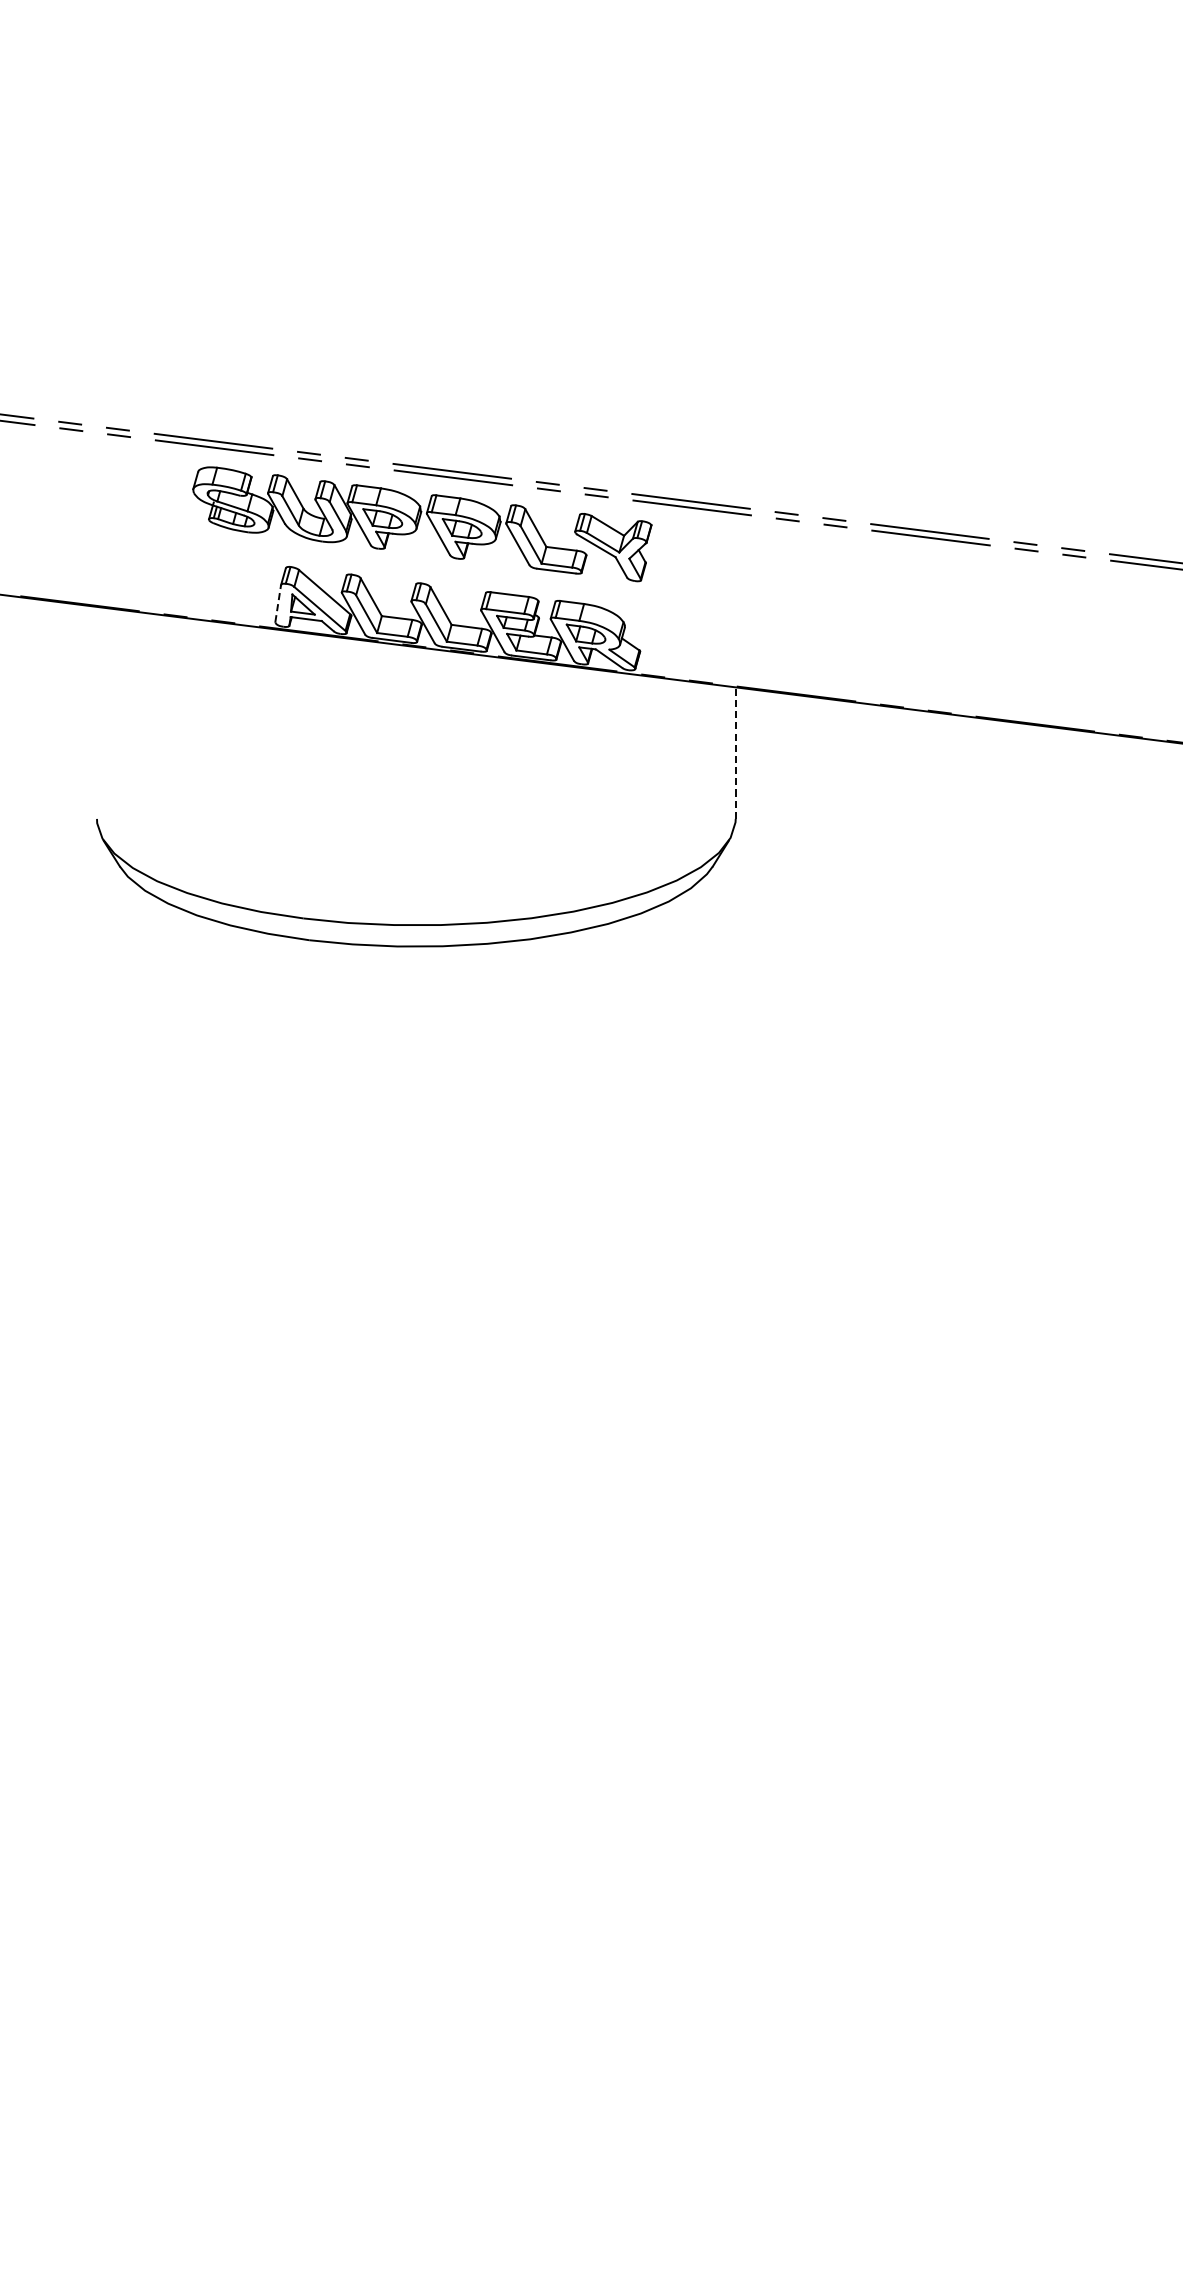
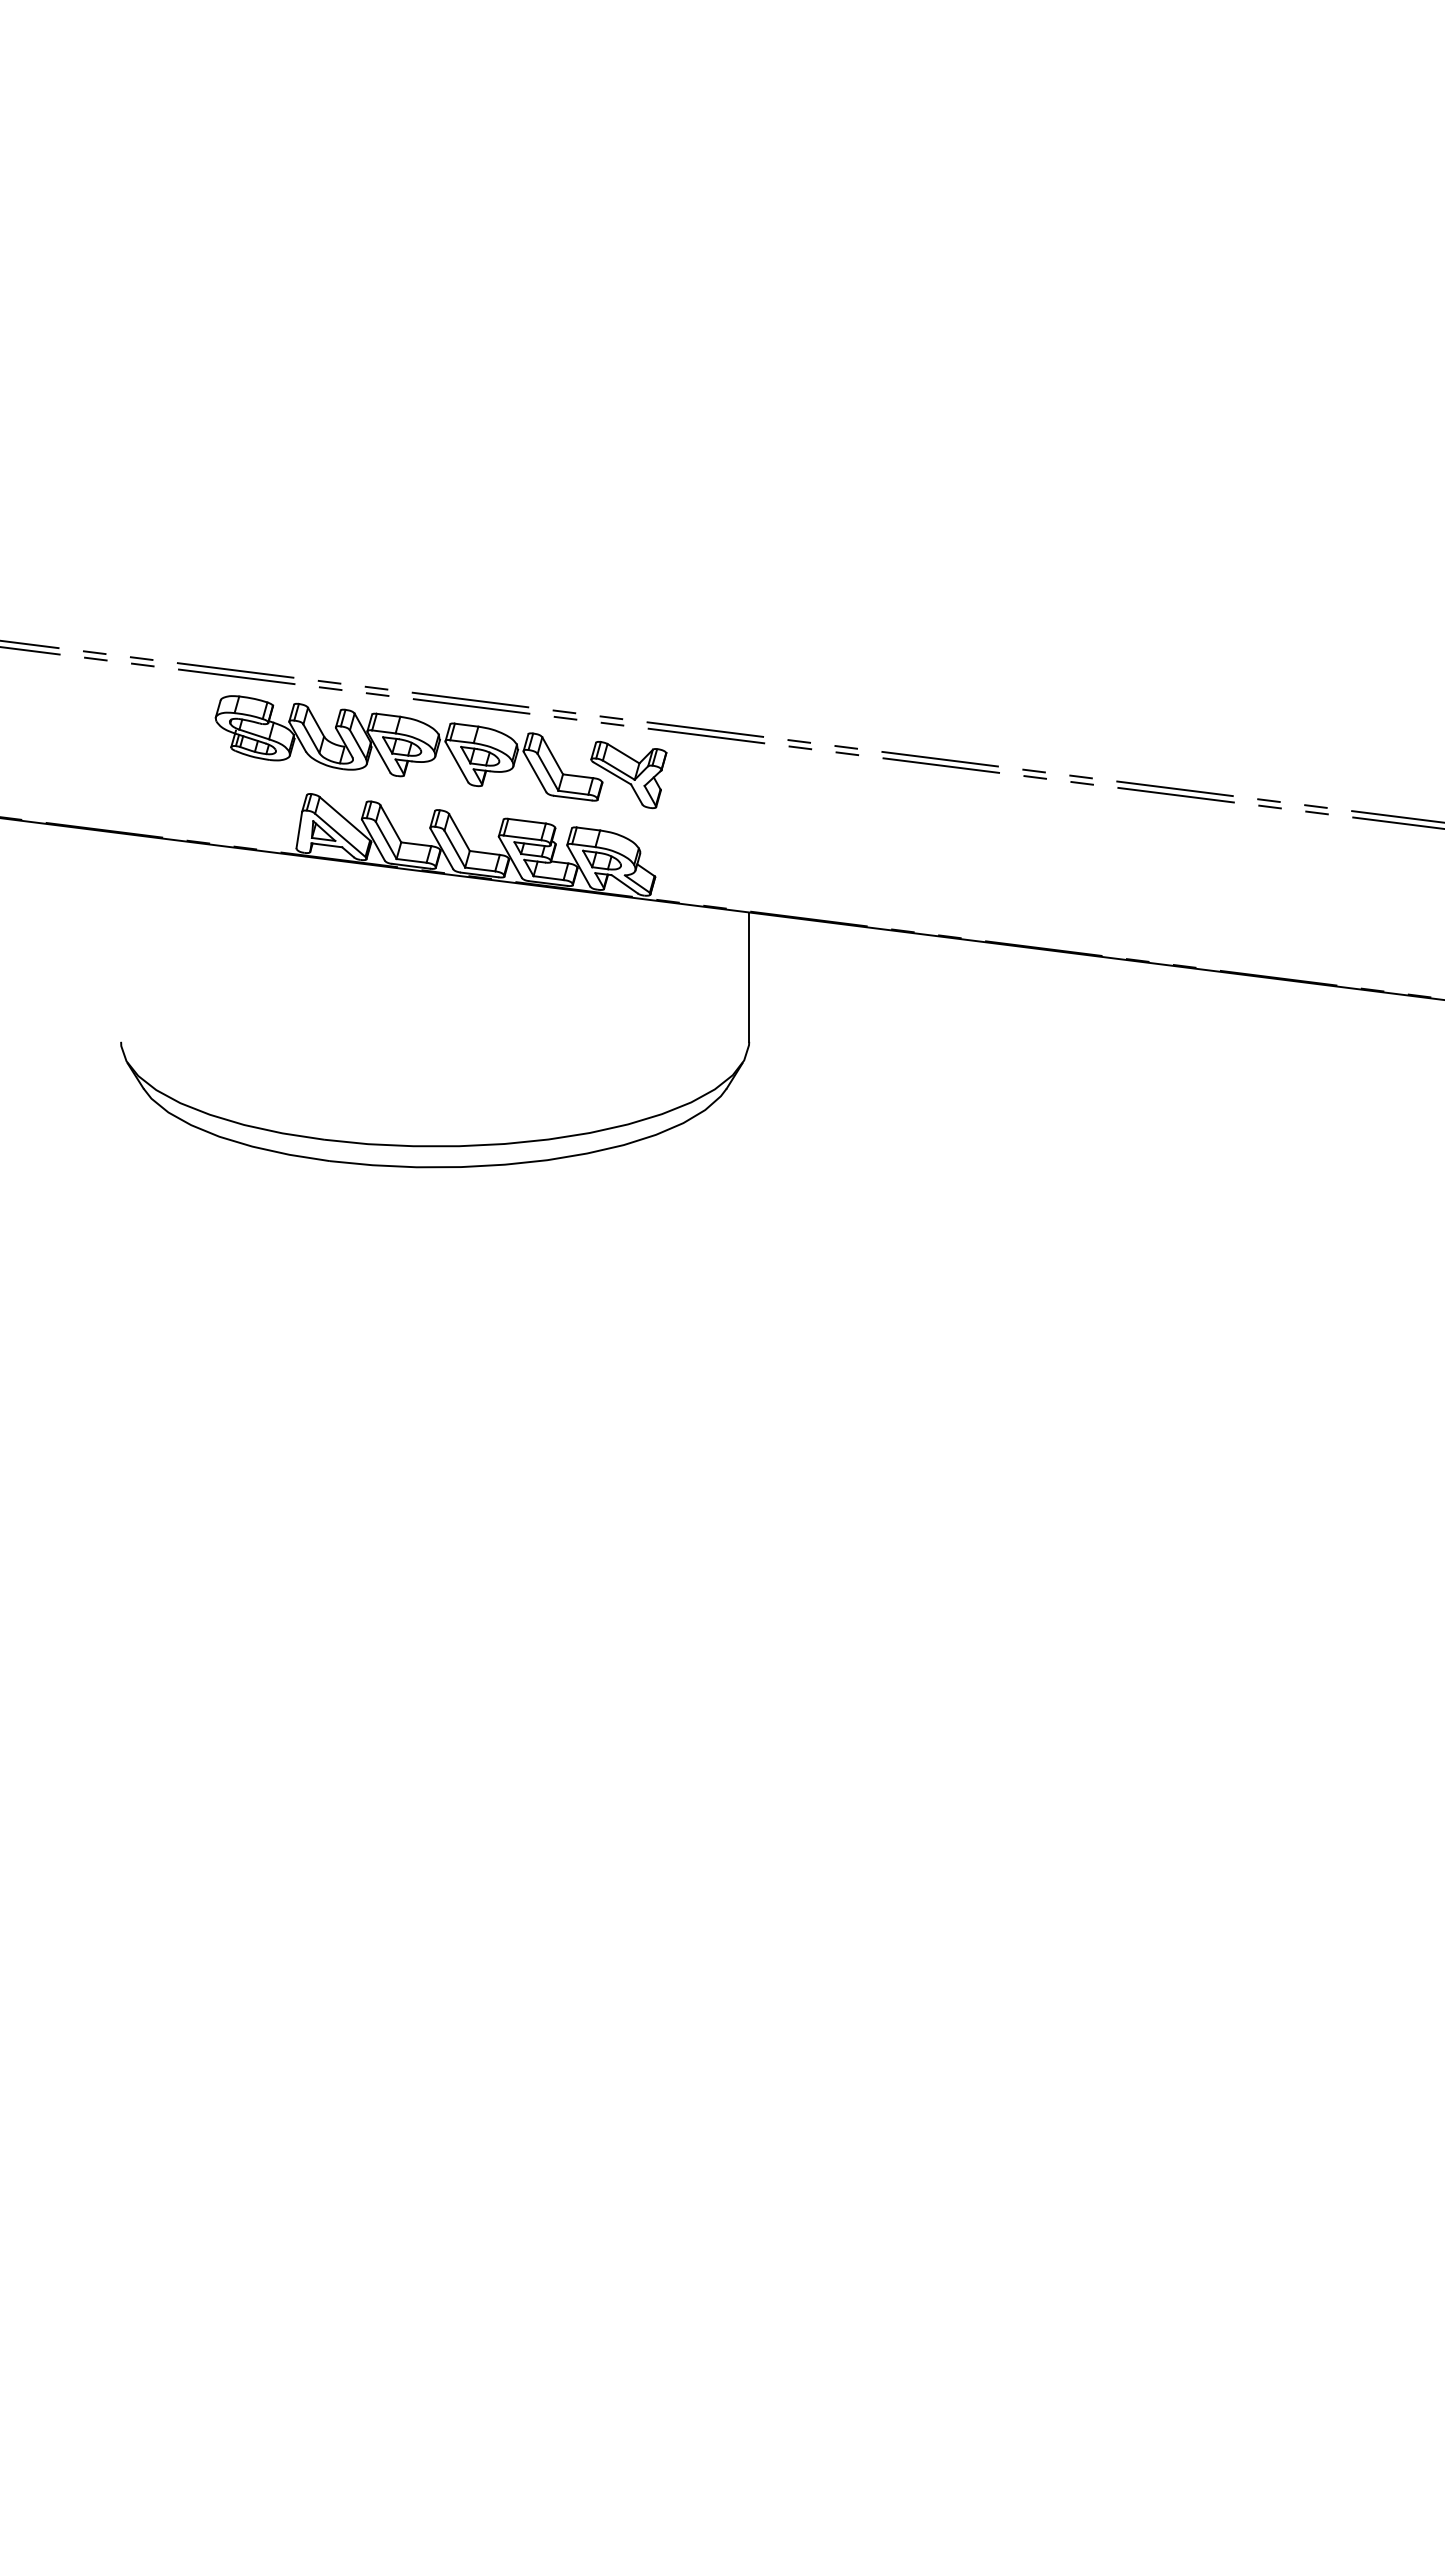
line: (278, 602) -> (299, 829), dashed -> solid
line: (736, 753) -> (749, 977), dashed -> solid

